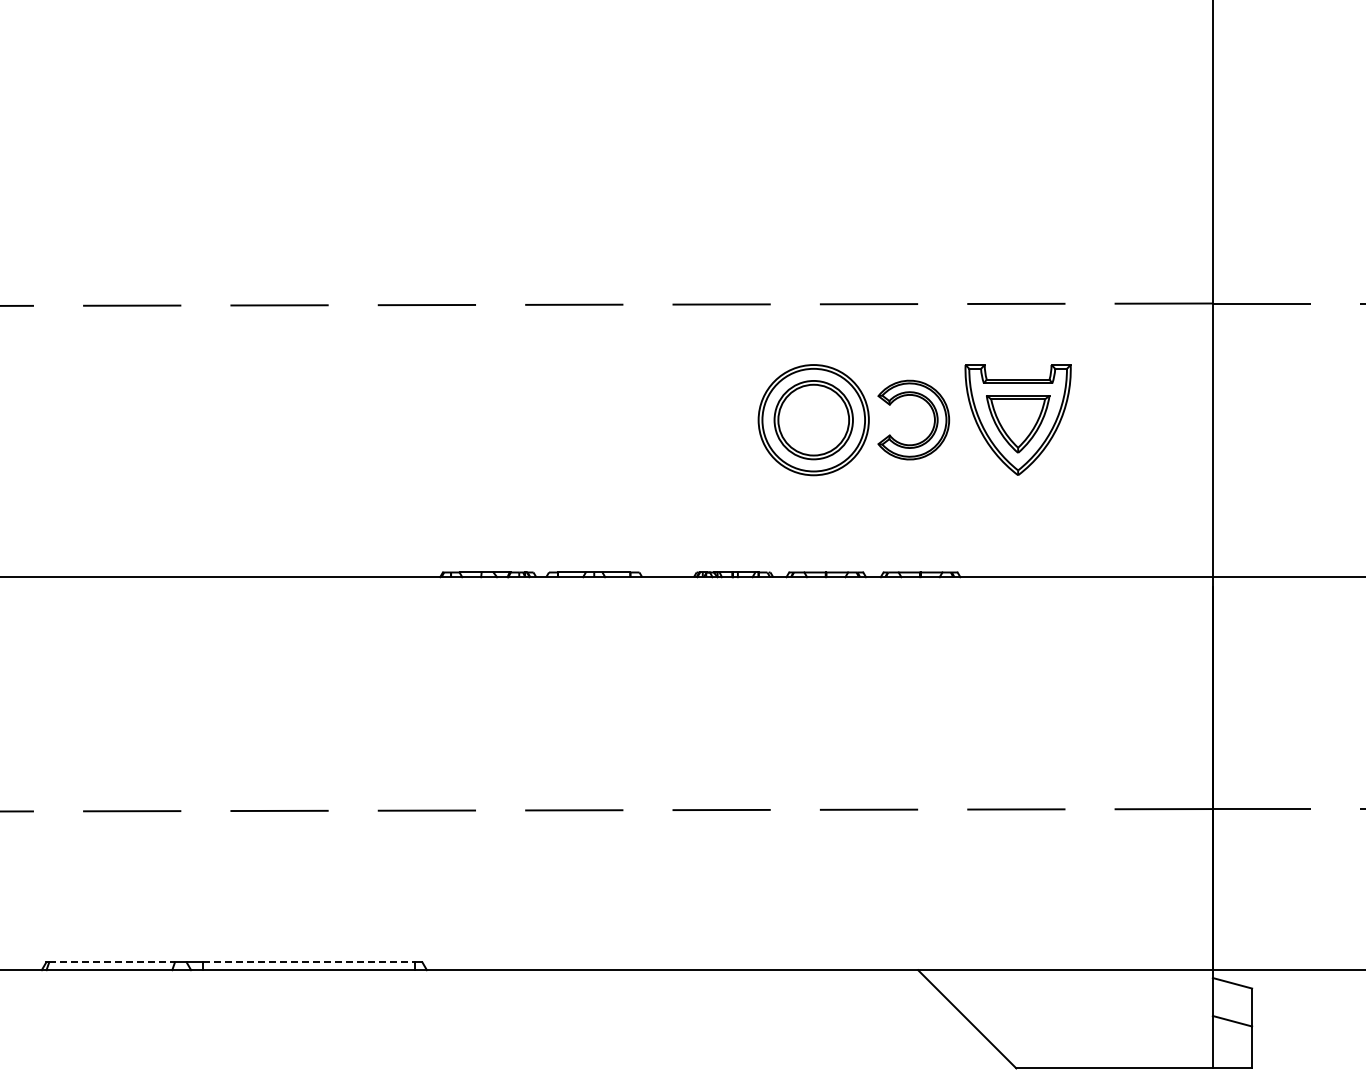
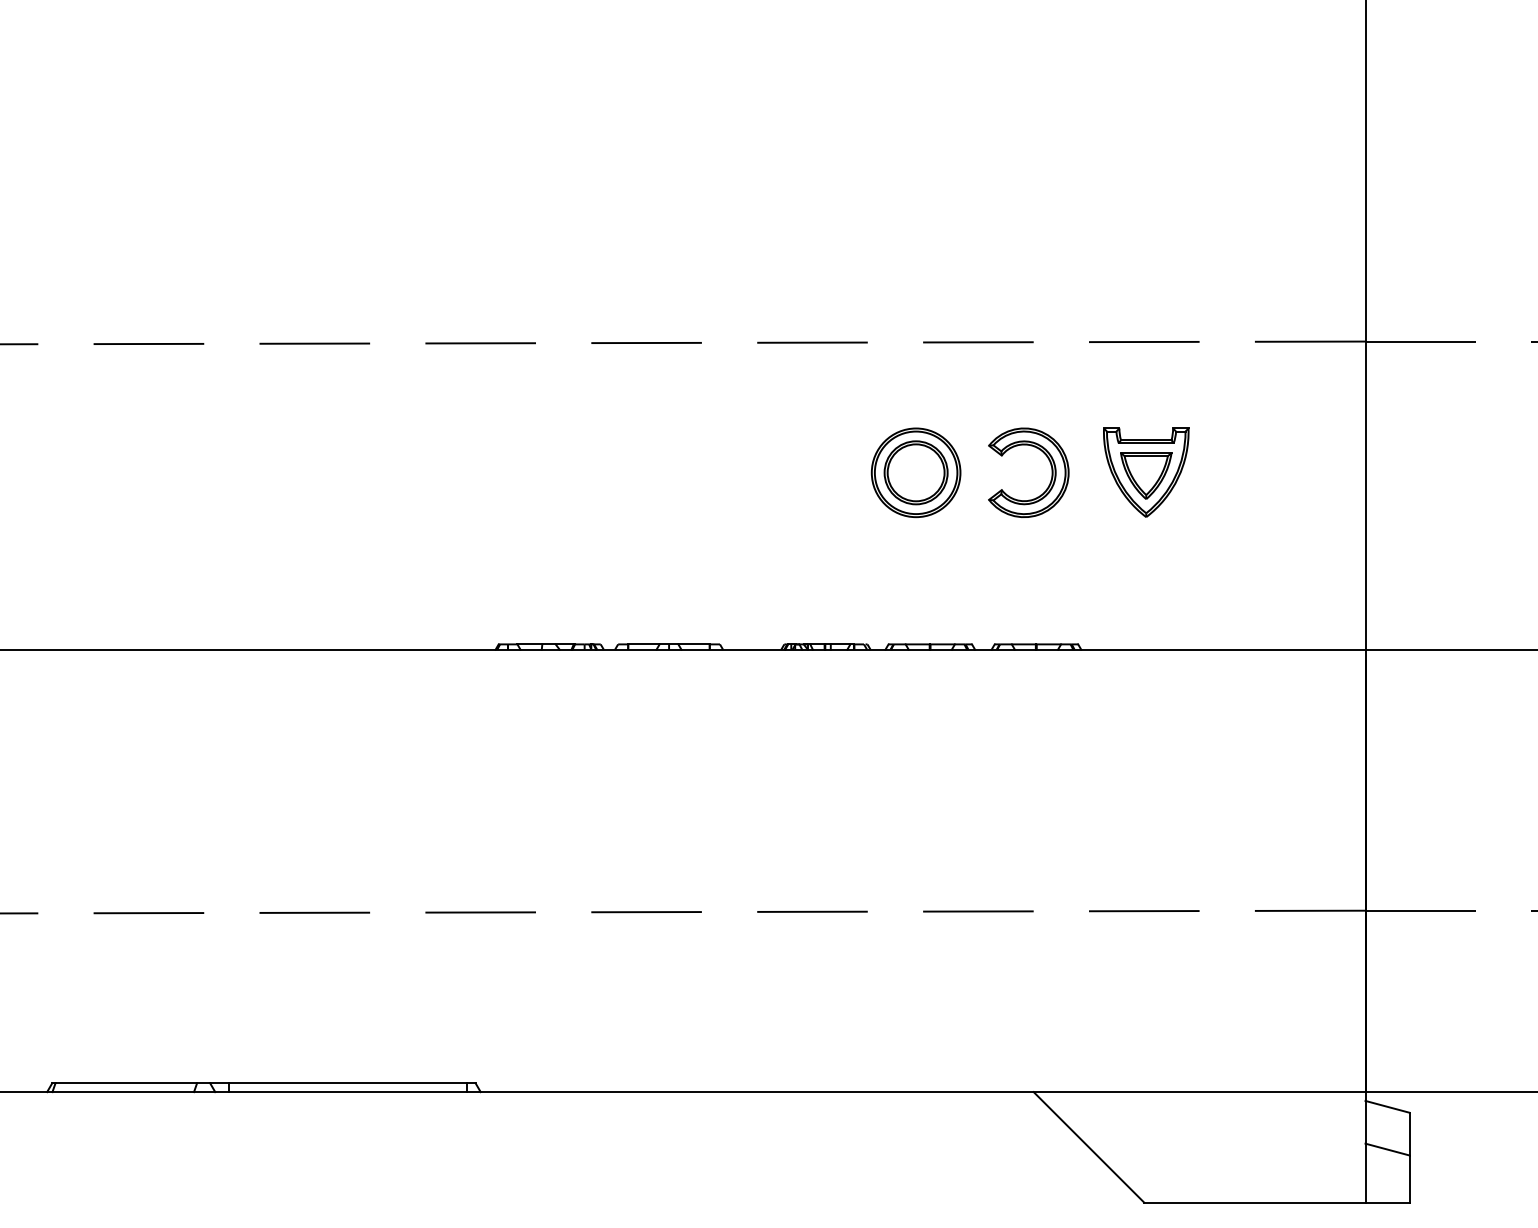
part: (813, 419) -> (915, 472), size x0.71
part: (1017, 419) -> (1145, 472), size x0.71
line: (112, 962) -> (126, 1083), dashed -> solid
line: (309, 962) -> (348, 1083), dashed -> solid

